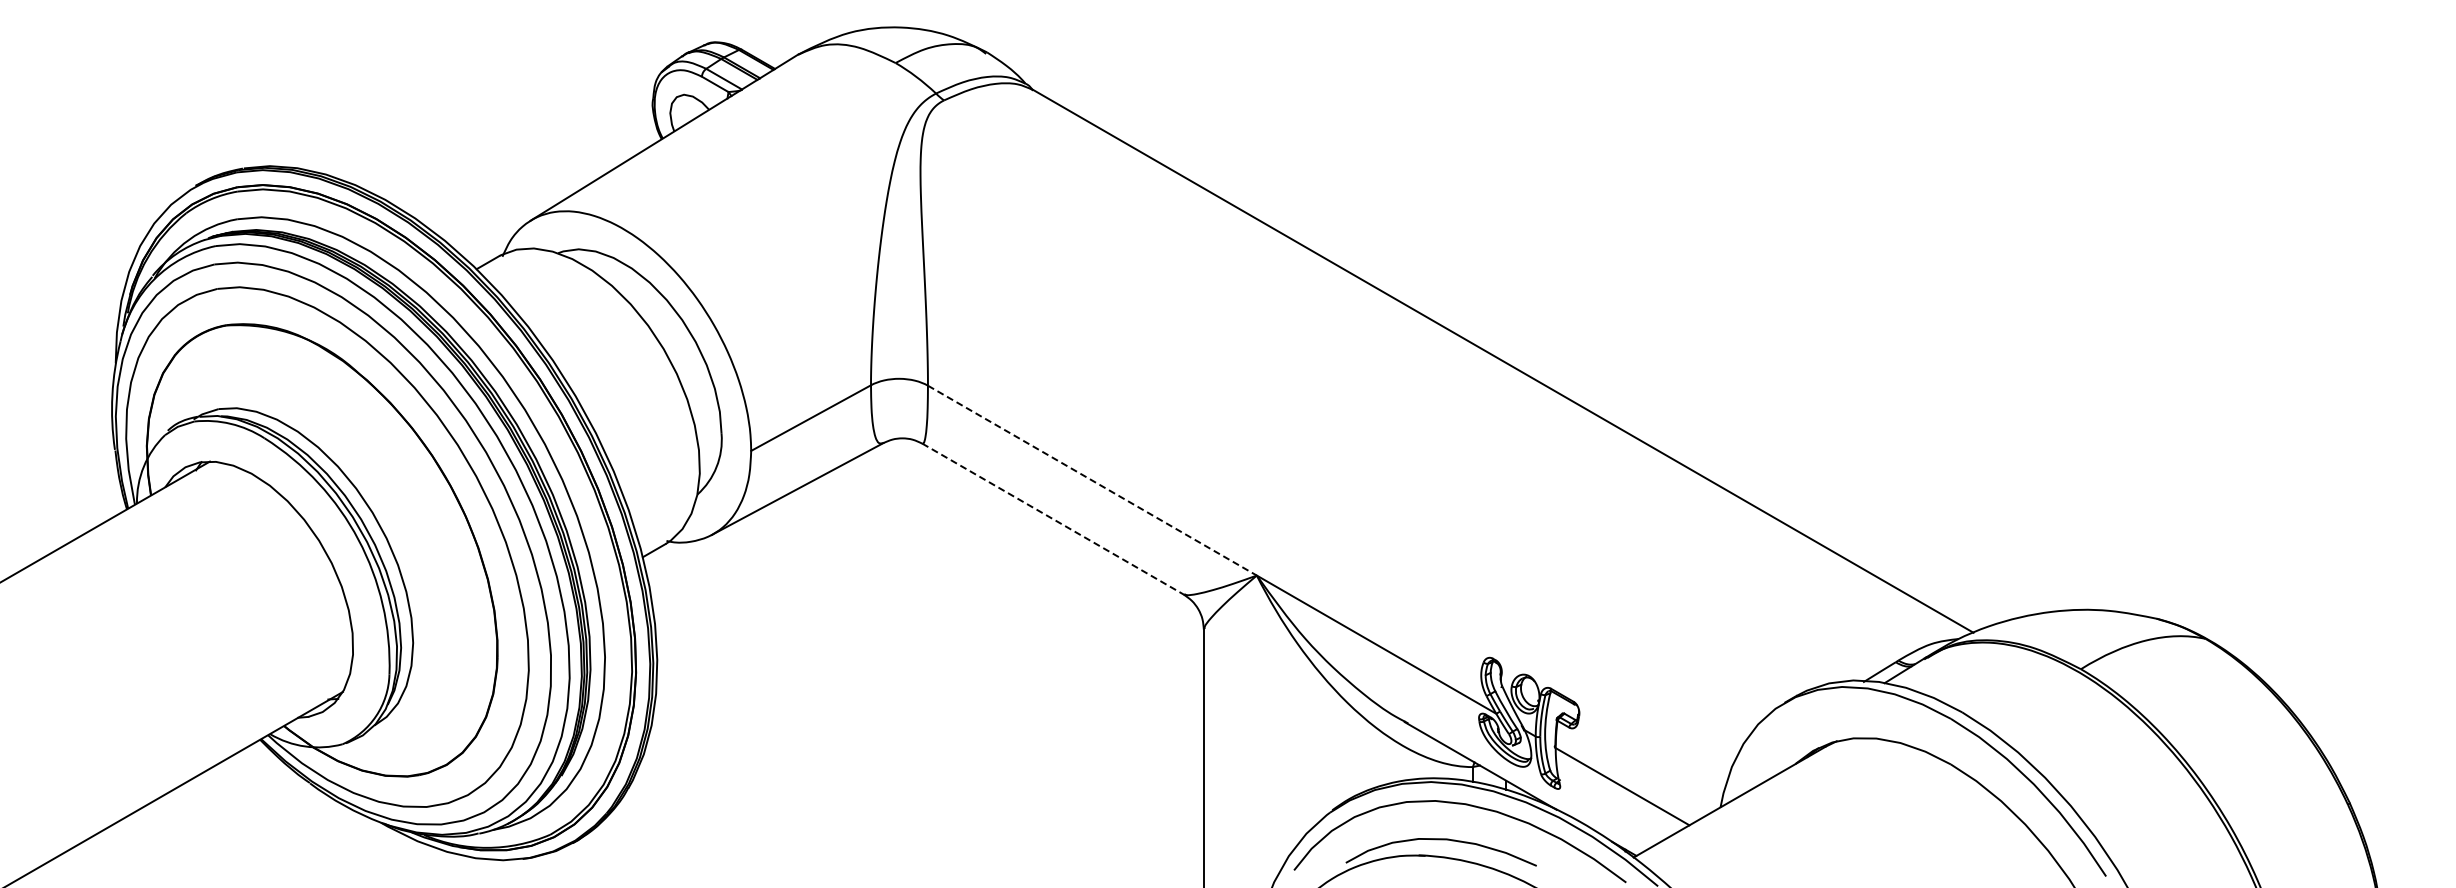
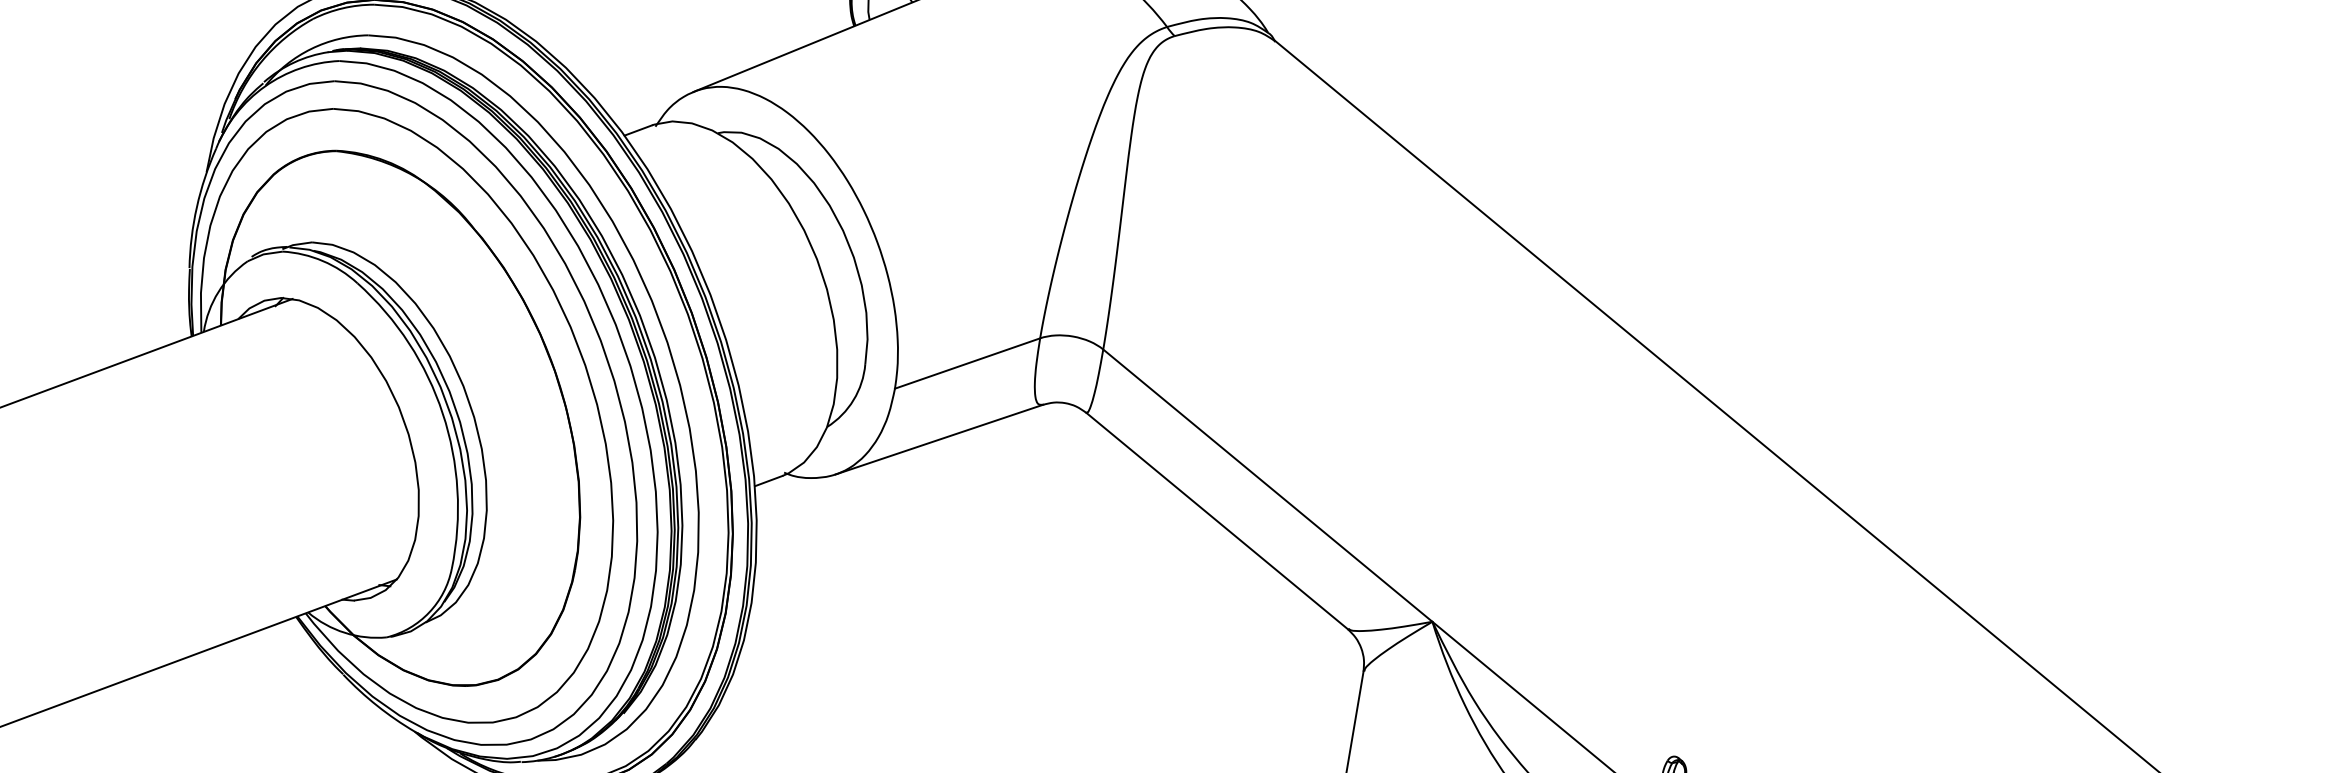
line: (1092, 480) -> (1267, 485), dashed -> solid
line: (1053, 519) -> (1217, 521), dashed -> solid

